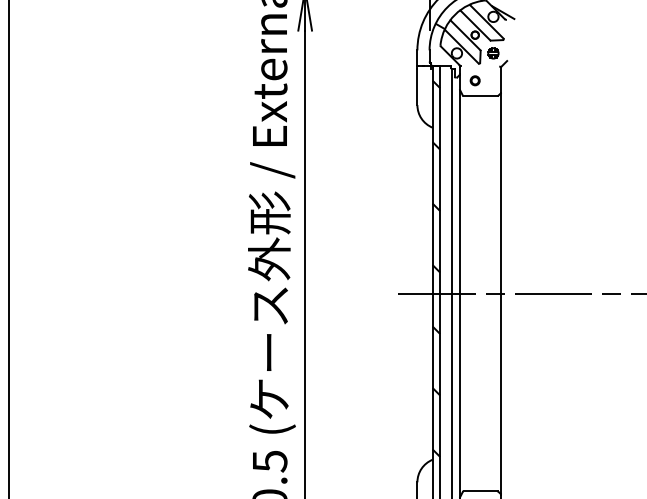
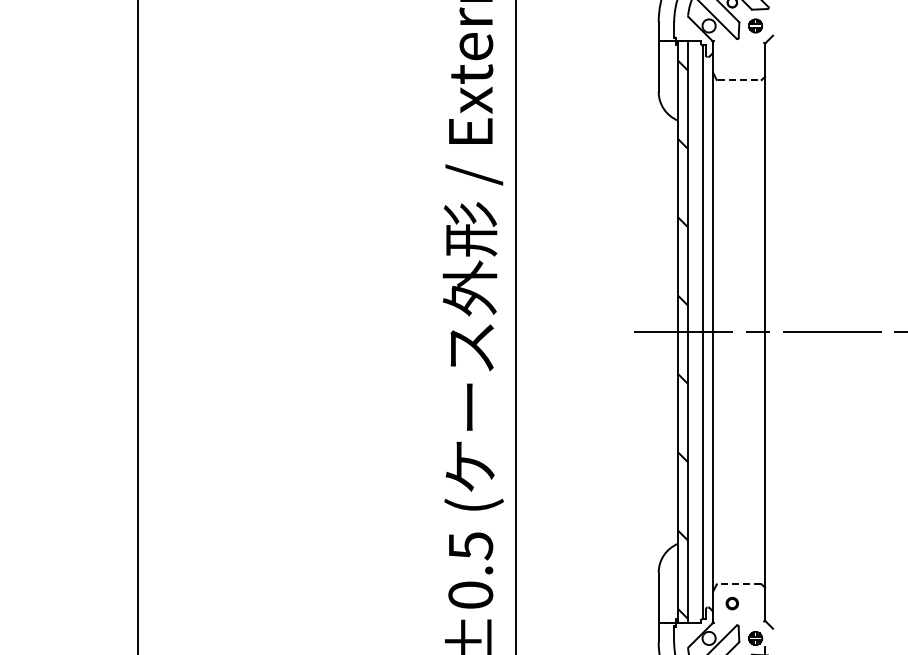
part: (474, 80) -> (731, 60), removed
line: (480, 96) -> (739, 80), solid -> dashed
line: (480, 491) -> (739, 584), solid -> dashed

